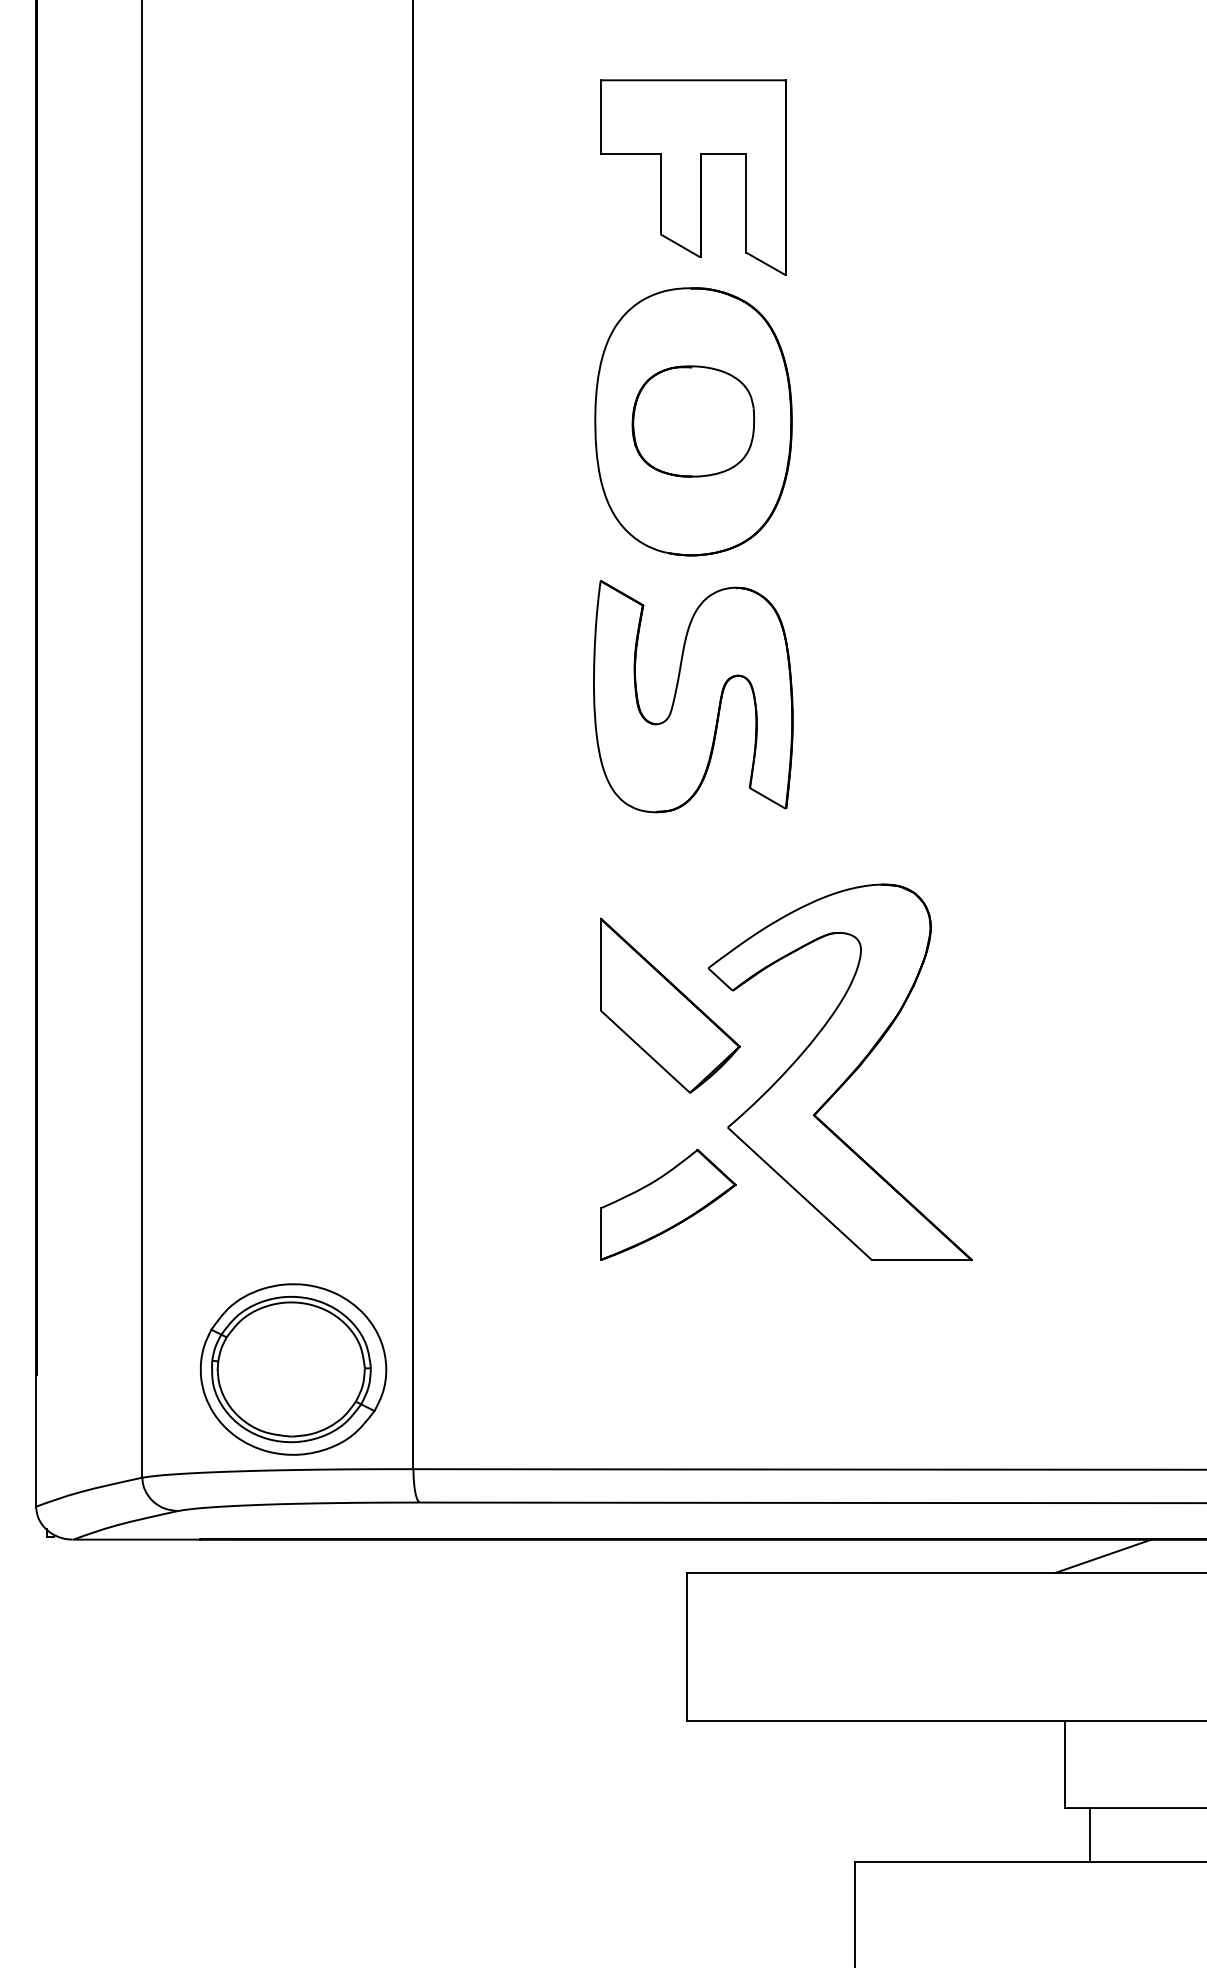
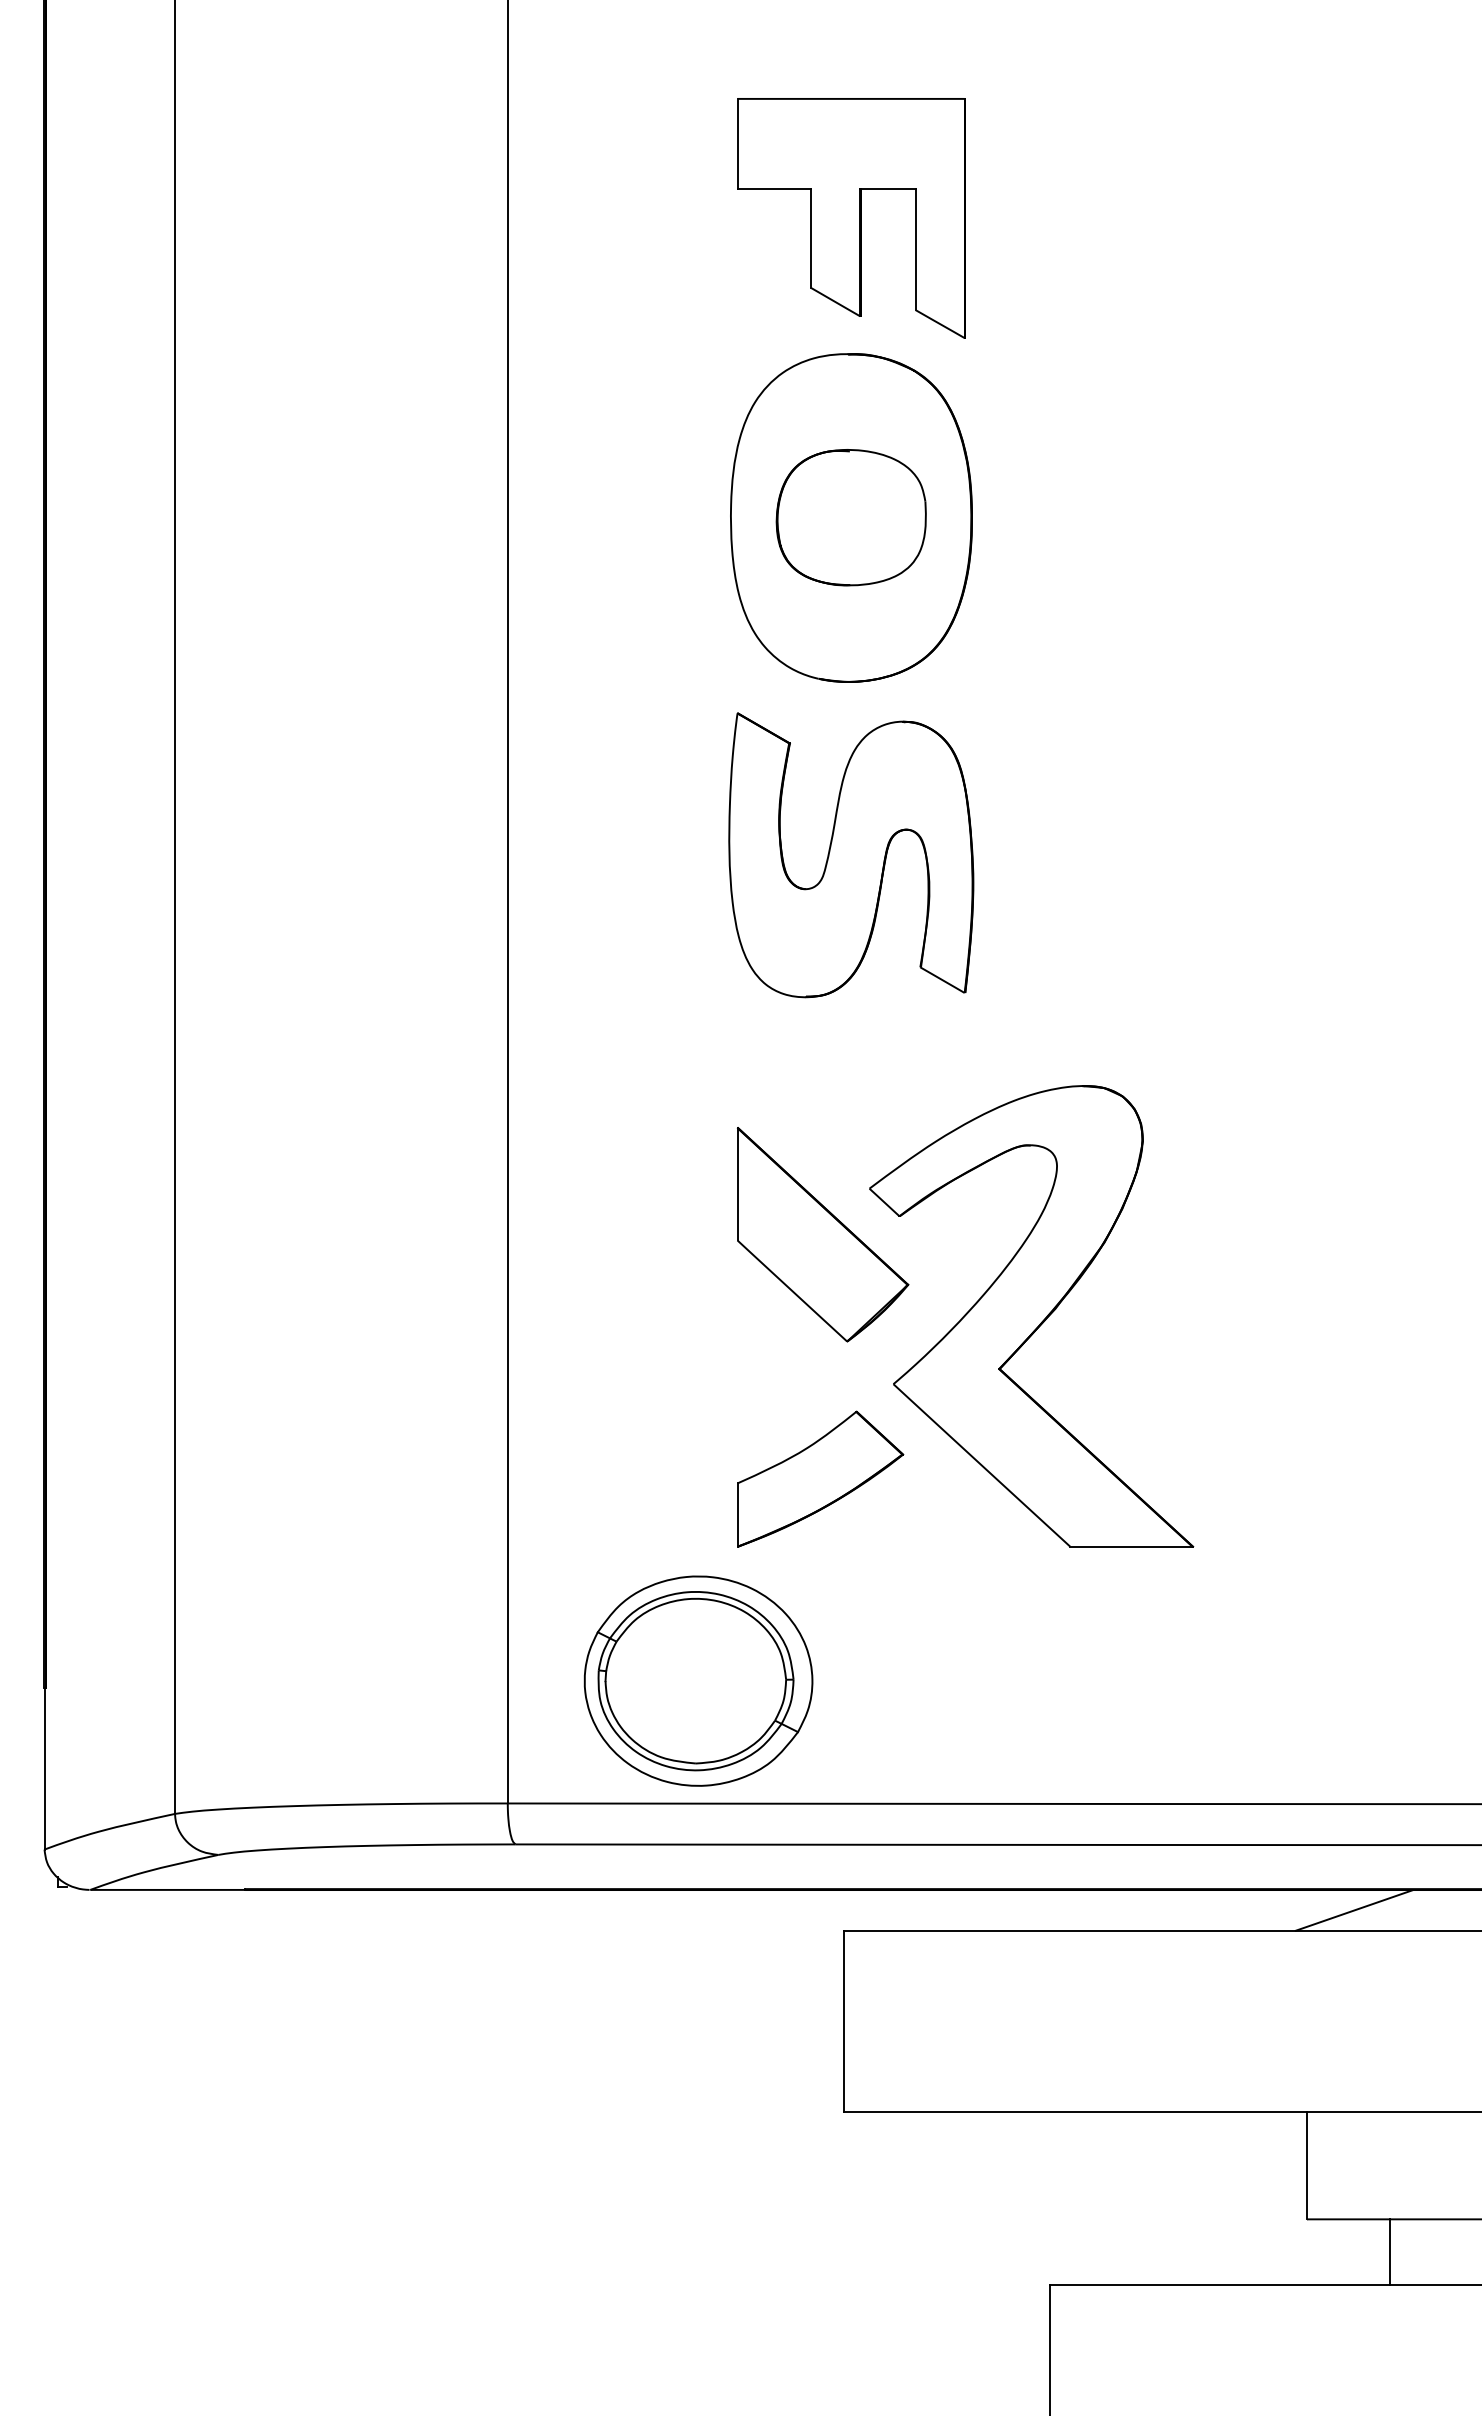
part: (293, 1368) -> (698, 1680), moved
line: (1090, 1835) -> (1390, 2252), moved

